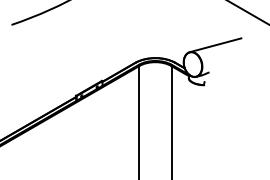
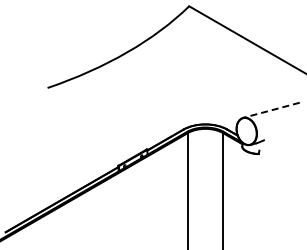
line: (215, 45) -> (271, 110), solid -> dashed

